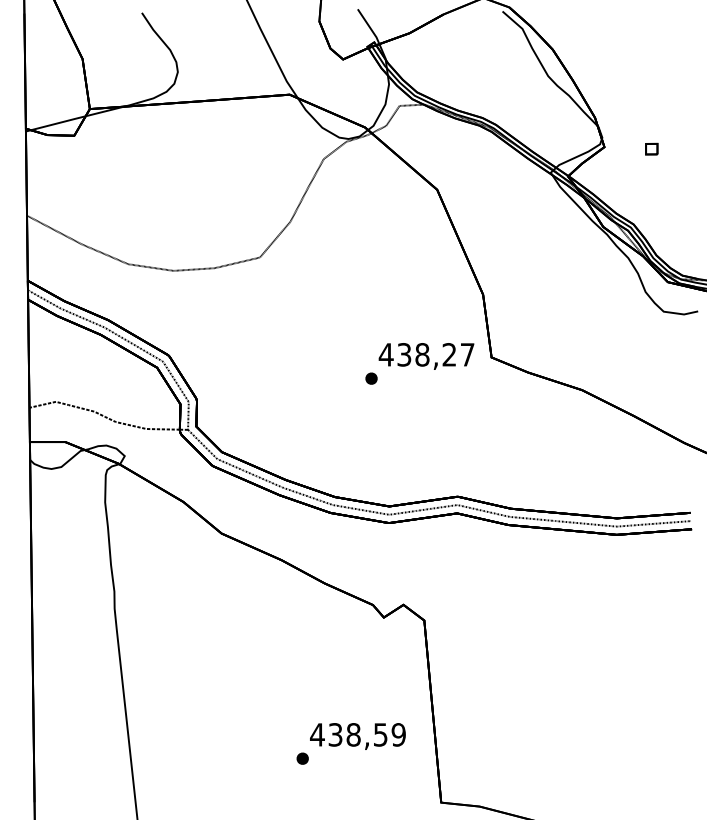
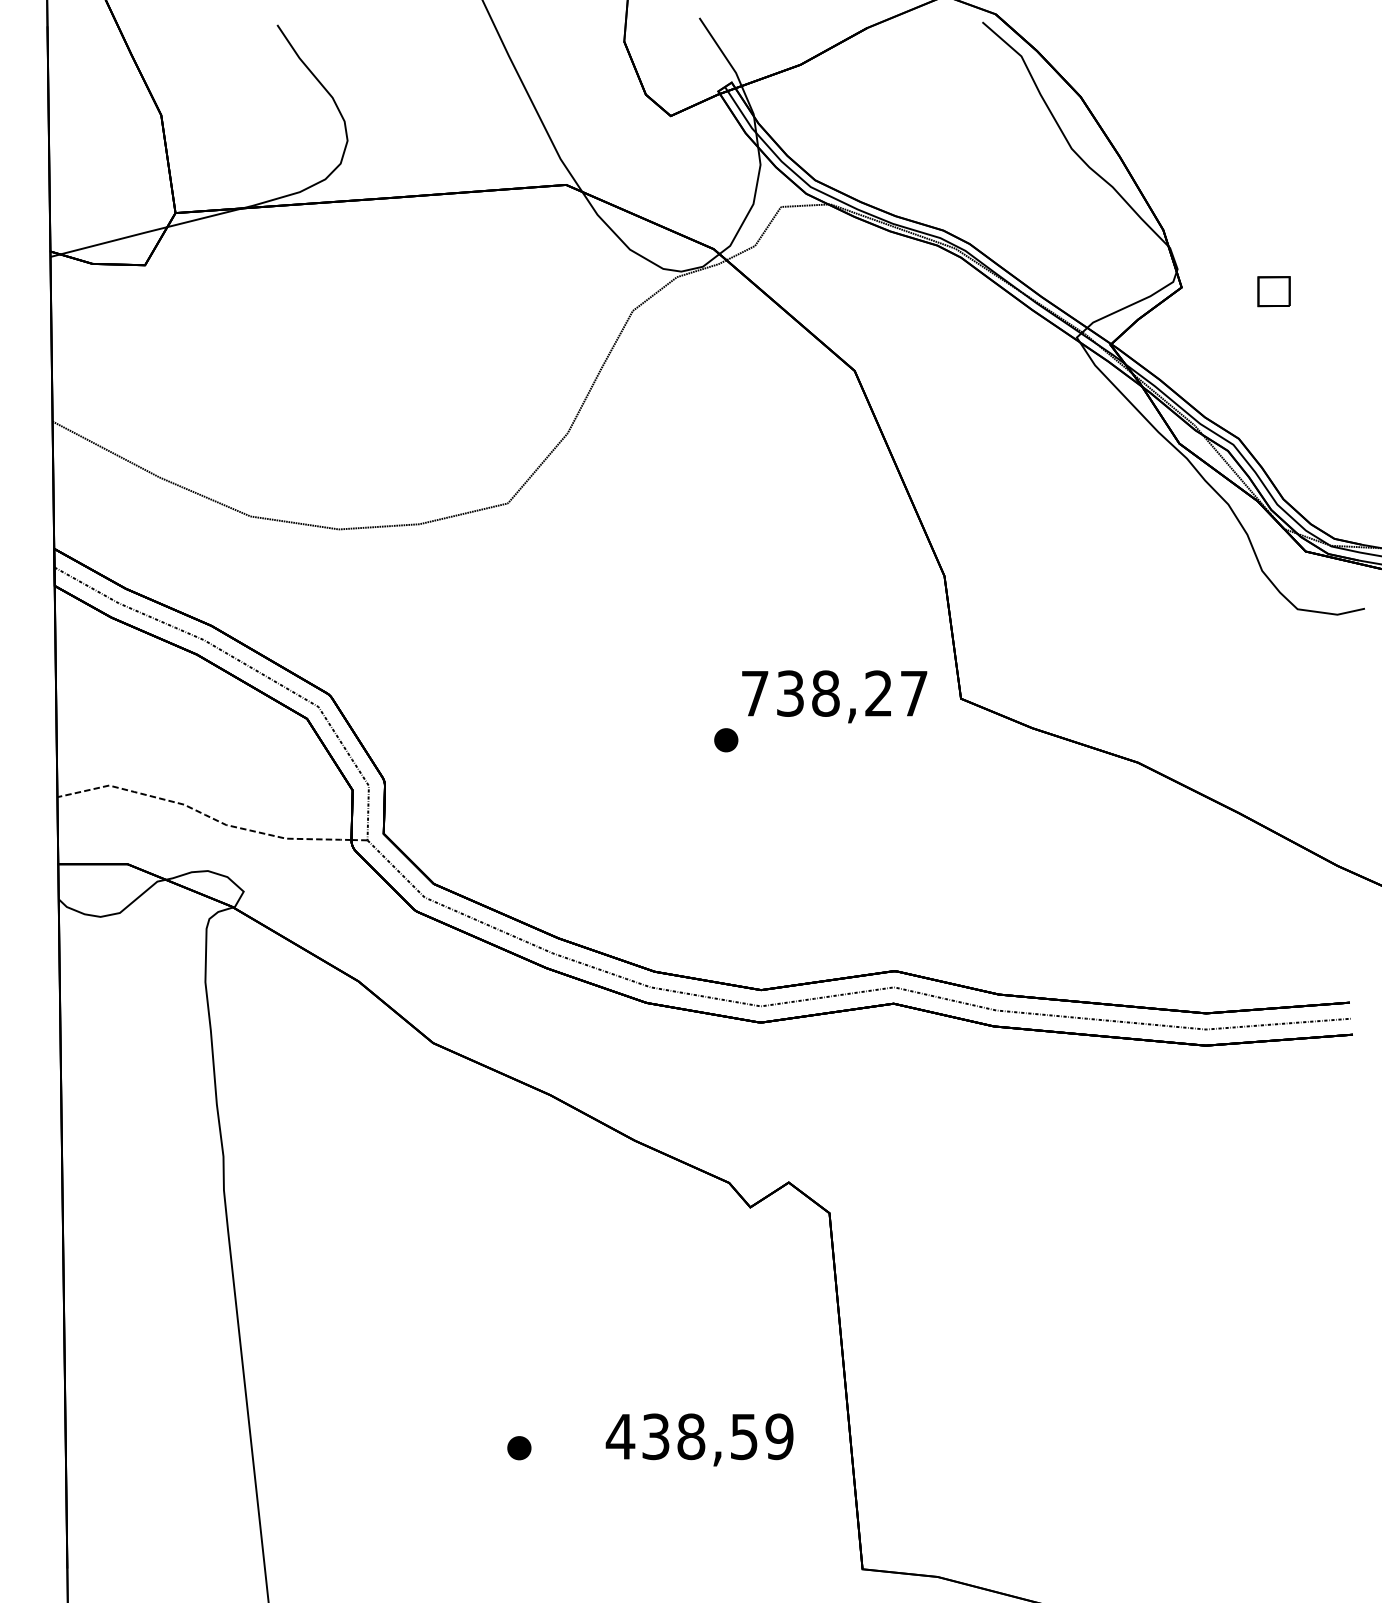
part: (651, 148) -> (1273, 290), size x1.4
text: (385, 354) -> (753, 692), 438,27 -> 738,27
part: (302, 758) -> (518, 1447), moved

